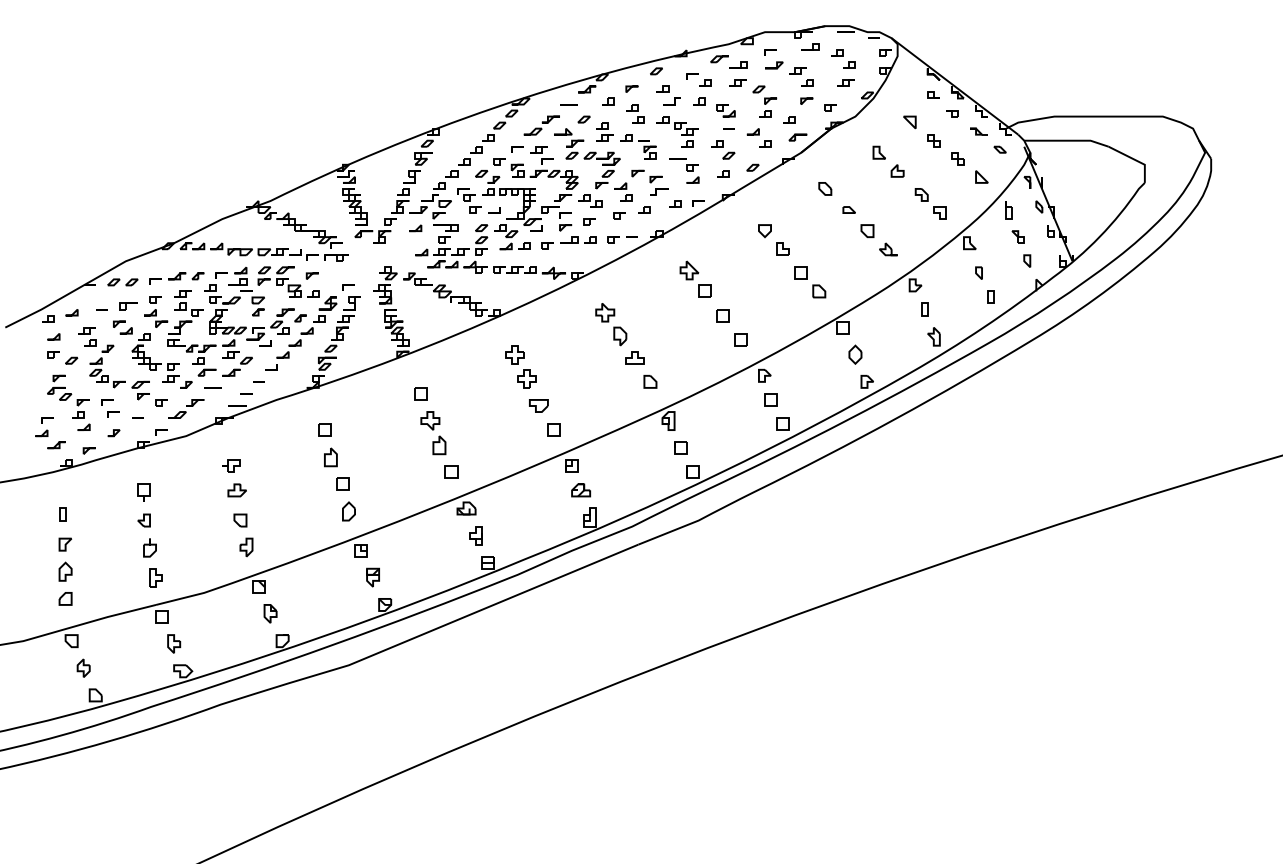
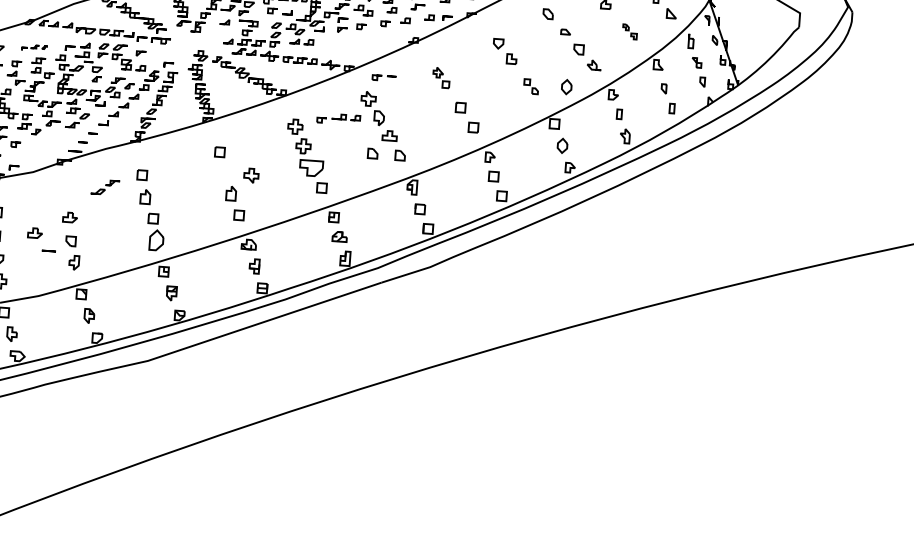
part: (930, 203) -> (629, 31), size x0.6
part: (622, 239) -> (383, 77), moved
part: (568, 242) -> (338, 118), moved
part: (176, 278) -> (34, 47), size x0.6
part: (695, 278) -> (441, 77), size x0.7
part: (855, 279) -> (566, 86), added
part: (810, 282) -> (531, 86), size x0.6
part: (615, 381) -> (372, 153), added
line: (212, 387) -> (48, 250), moved
part: (538, 405) -> (311, 167), size x1.6
part: (186, 408) -> (105, 187), moved
part: (430, 420) -> (251, 175), moved
part: (231, 465) -> (67, 197), removed
part: (348, 511) -> (156, 240), size x1.4
part: (193, 513) -> (34, 233), added

